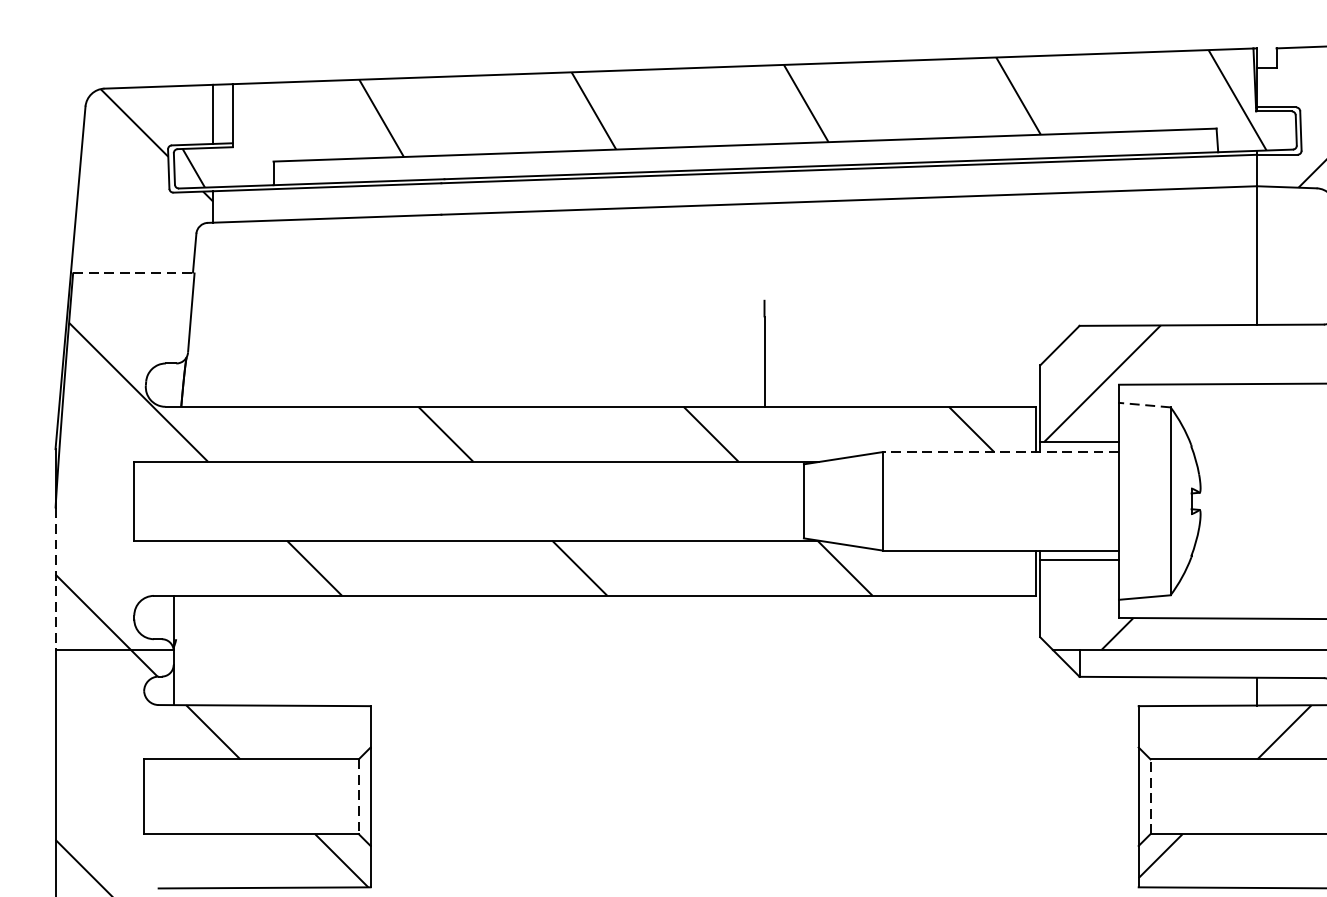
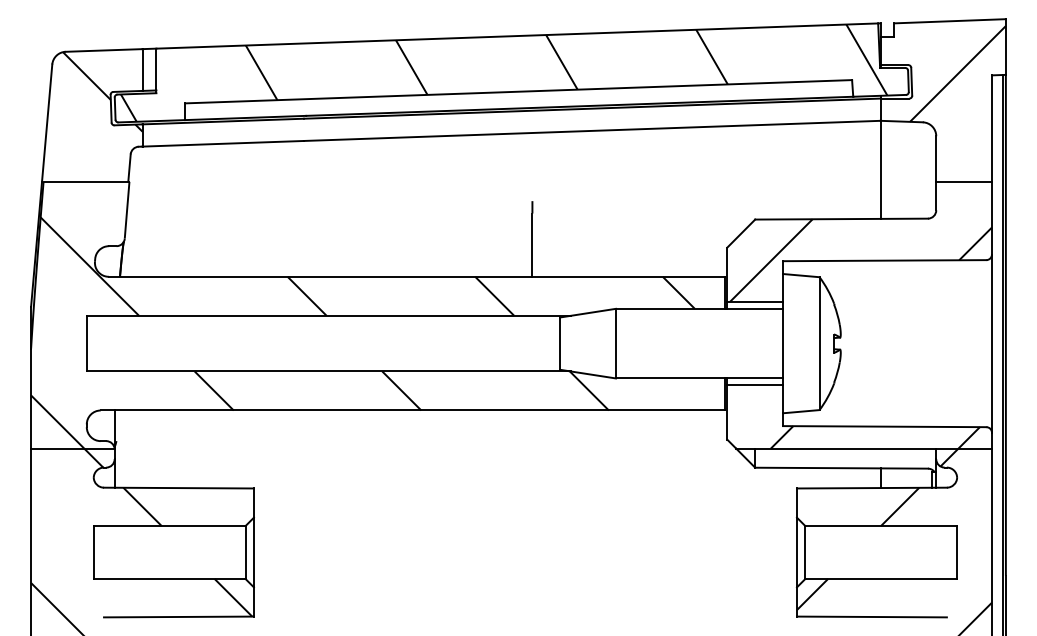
line: (133, 272) -> (86, 181), dashed -> solid
line: (1143, 404) -> (800, 275), dashed -> solid
line: (1000, 451) -> (699, 308), dashed -> solid
line: (56, 580) -> (31, 399), dashed -> solid
line: (1150, 796) -> (805, 552), dashed -> solid
line: (358, 798) -> (245, 553), dashed -> solid

